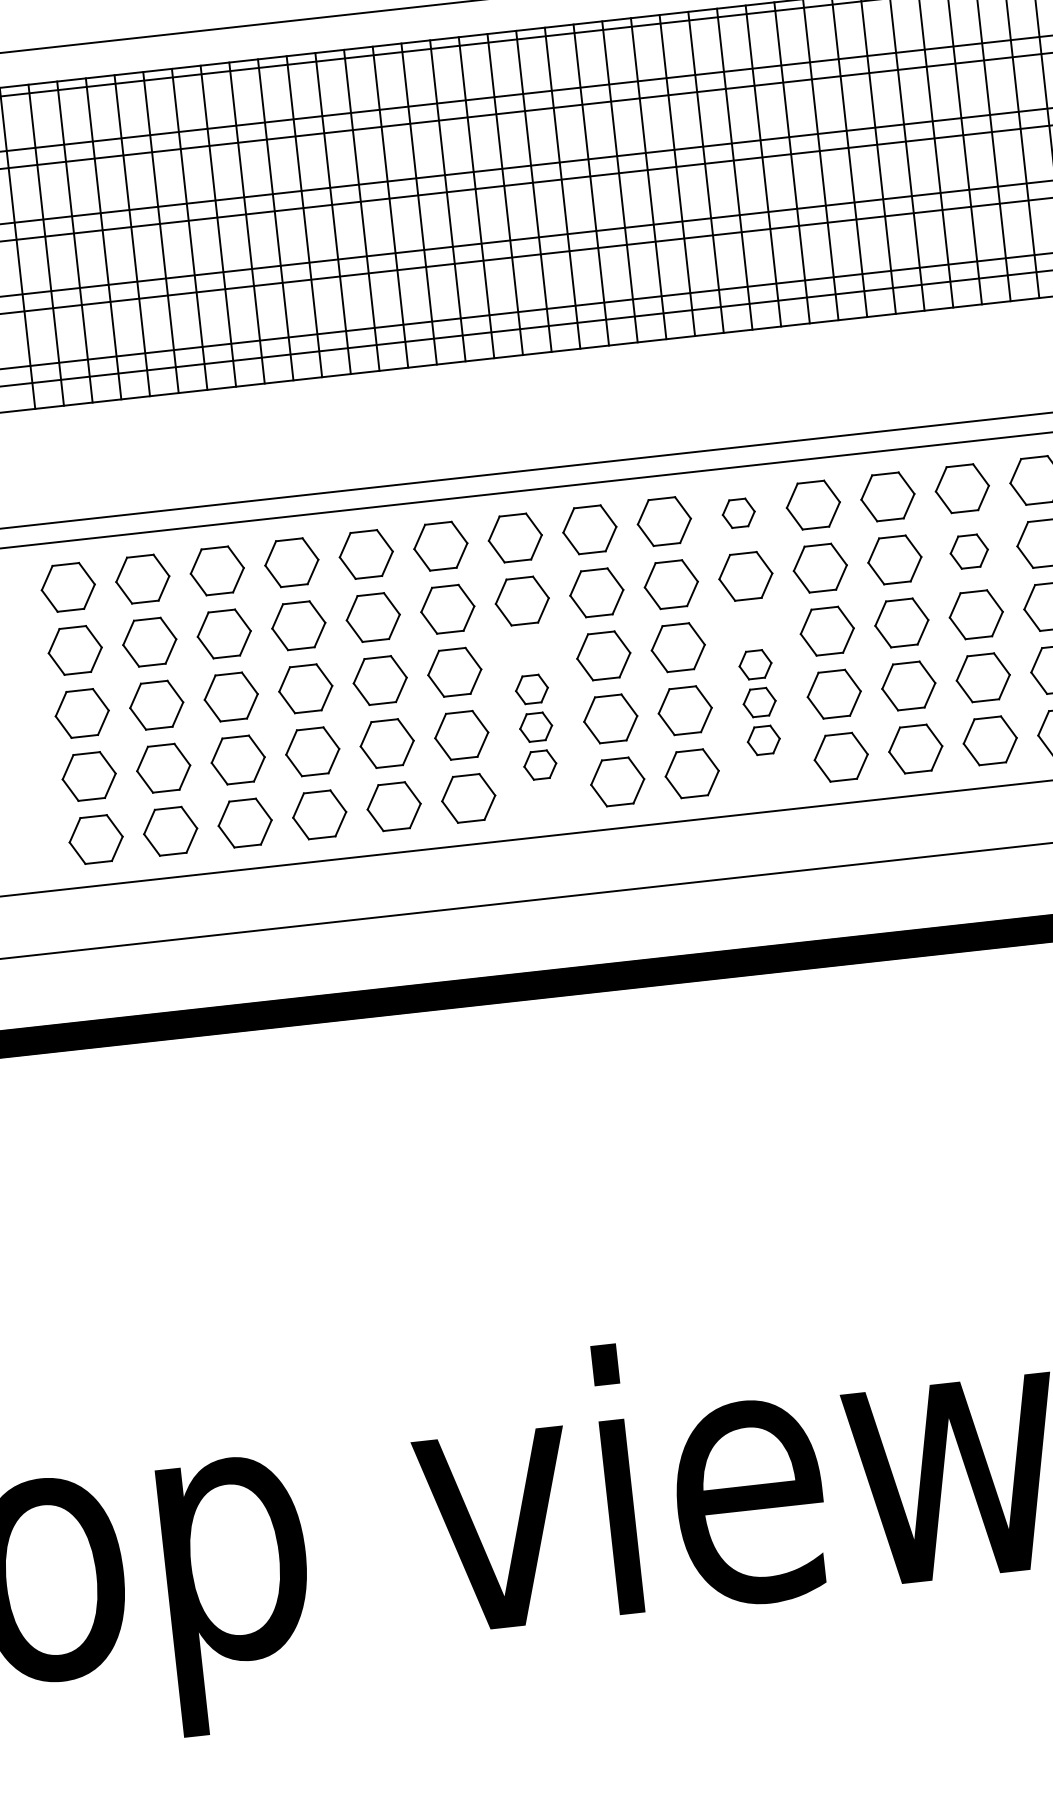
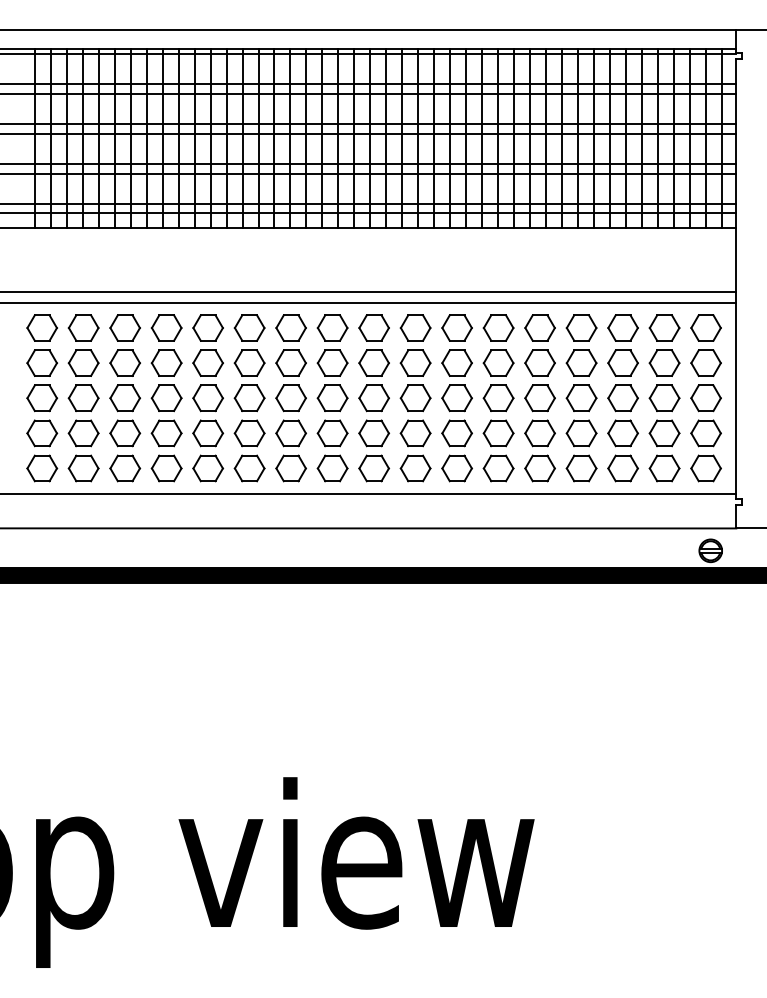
part: (738, 512) -> (415, 327), size x1.67
part: (968, 550) -> (539, 362), size x1.43
part: (759, 702) -> (415, 433), size x1.67
part: (535, 727) -> (290, 433), size x1.67

